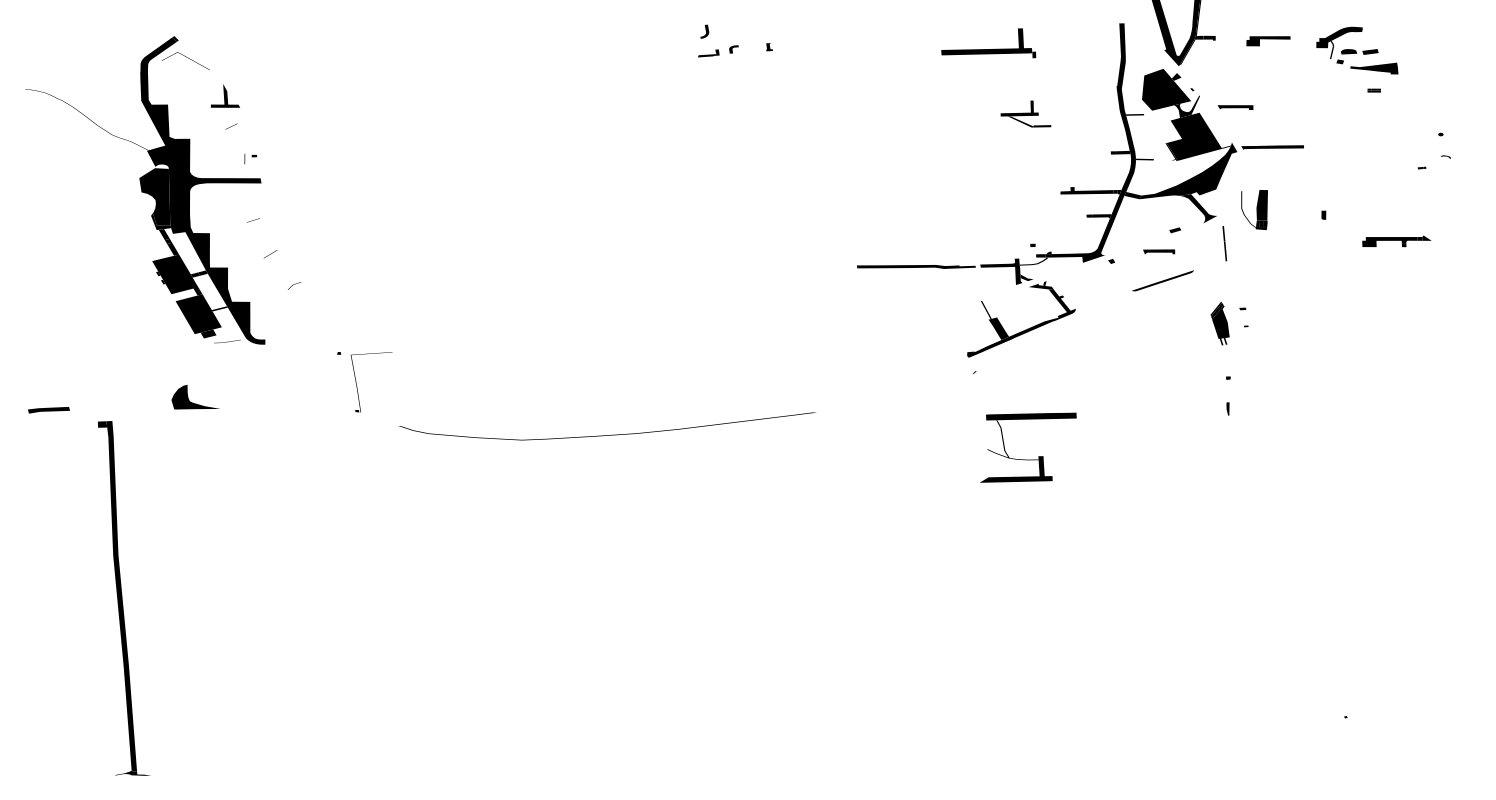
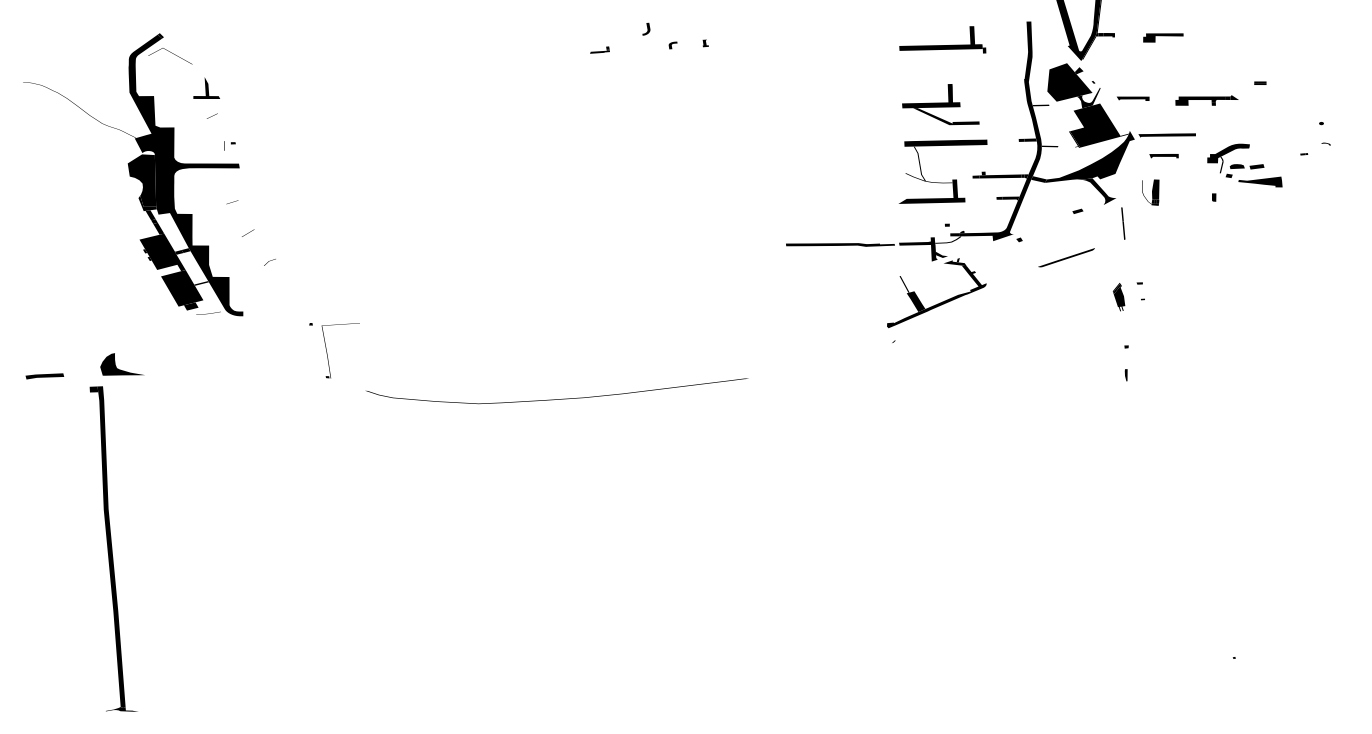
part: (988, 42) -> (942, 39), moved
part: (1356, 50) -> (1244, 165), moved
part: (708, 52) -> (599, 49), moved
part: (1025, 113) -> (940, 104), size x1.67
part: (1254, 209) -> (1150, 192), size x0.71
part: (1396, 241) -> (1206, 100), moved
line: (1158, 252) -> (1163, 156), moved
part: (1219, 324) -> (1118, 297), size x0.71
part: (195, 397) -> (122, 364), moved
part: (1028, 459) -> (943, 182), moved

